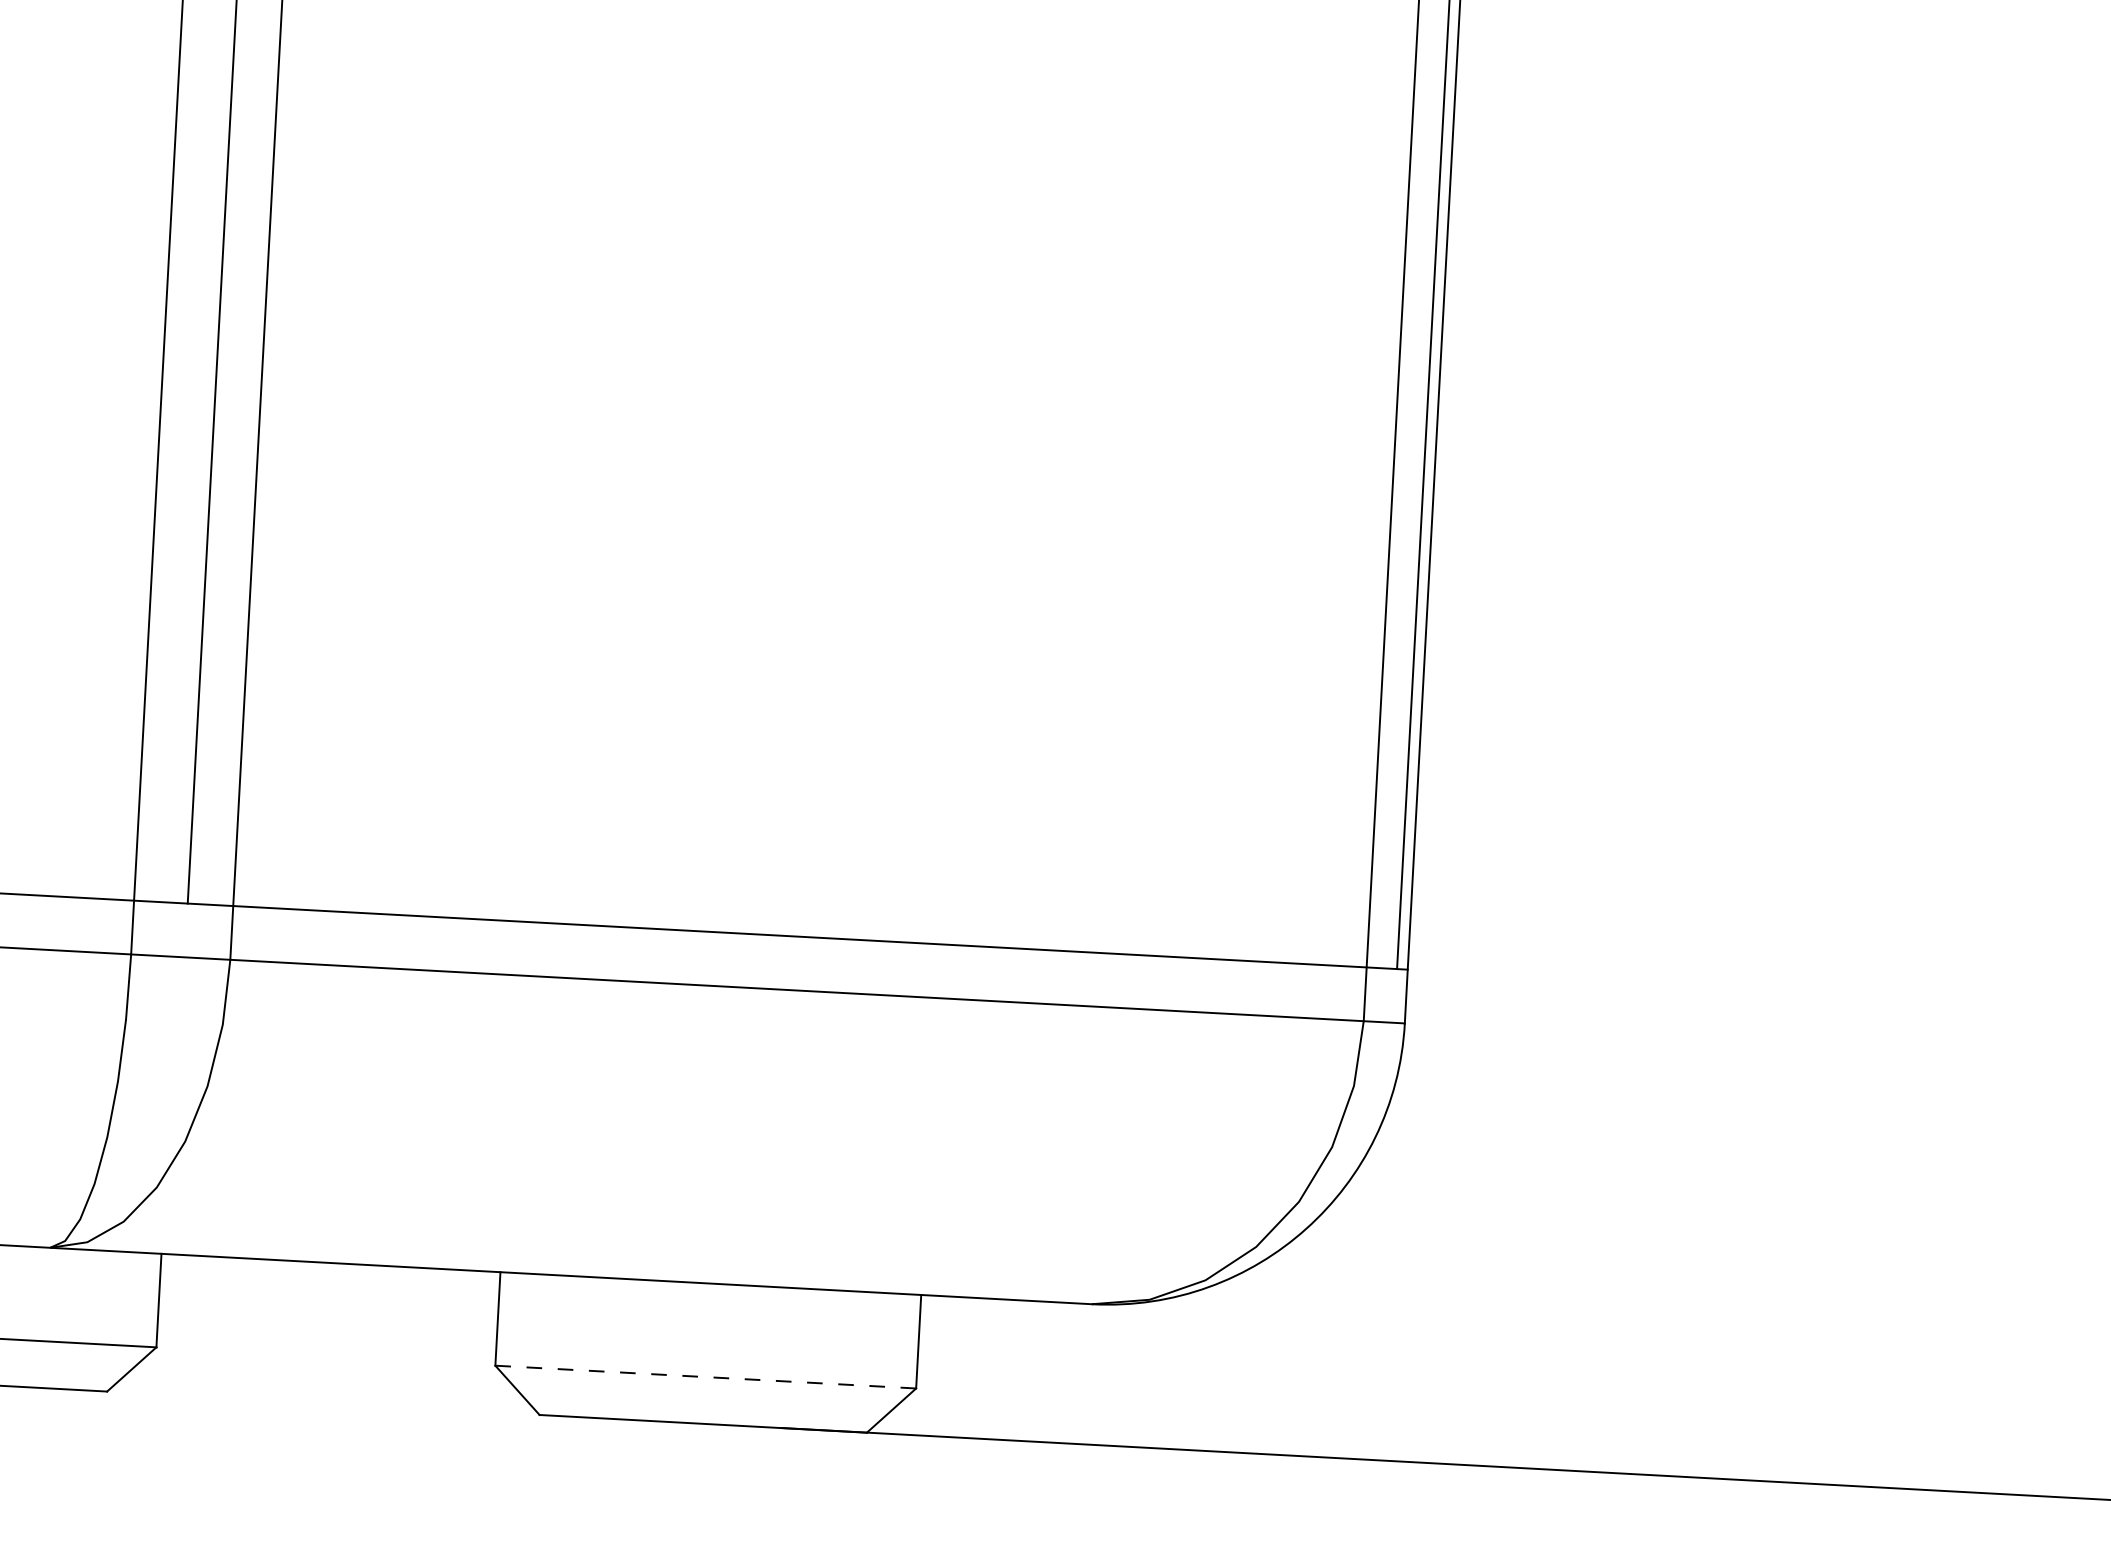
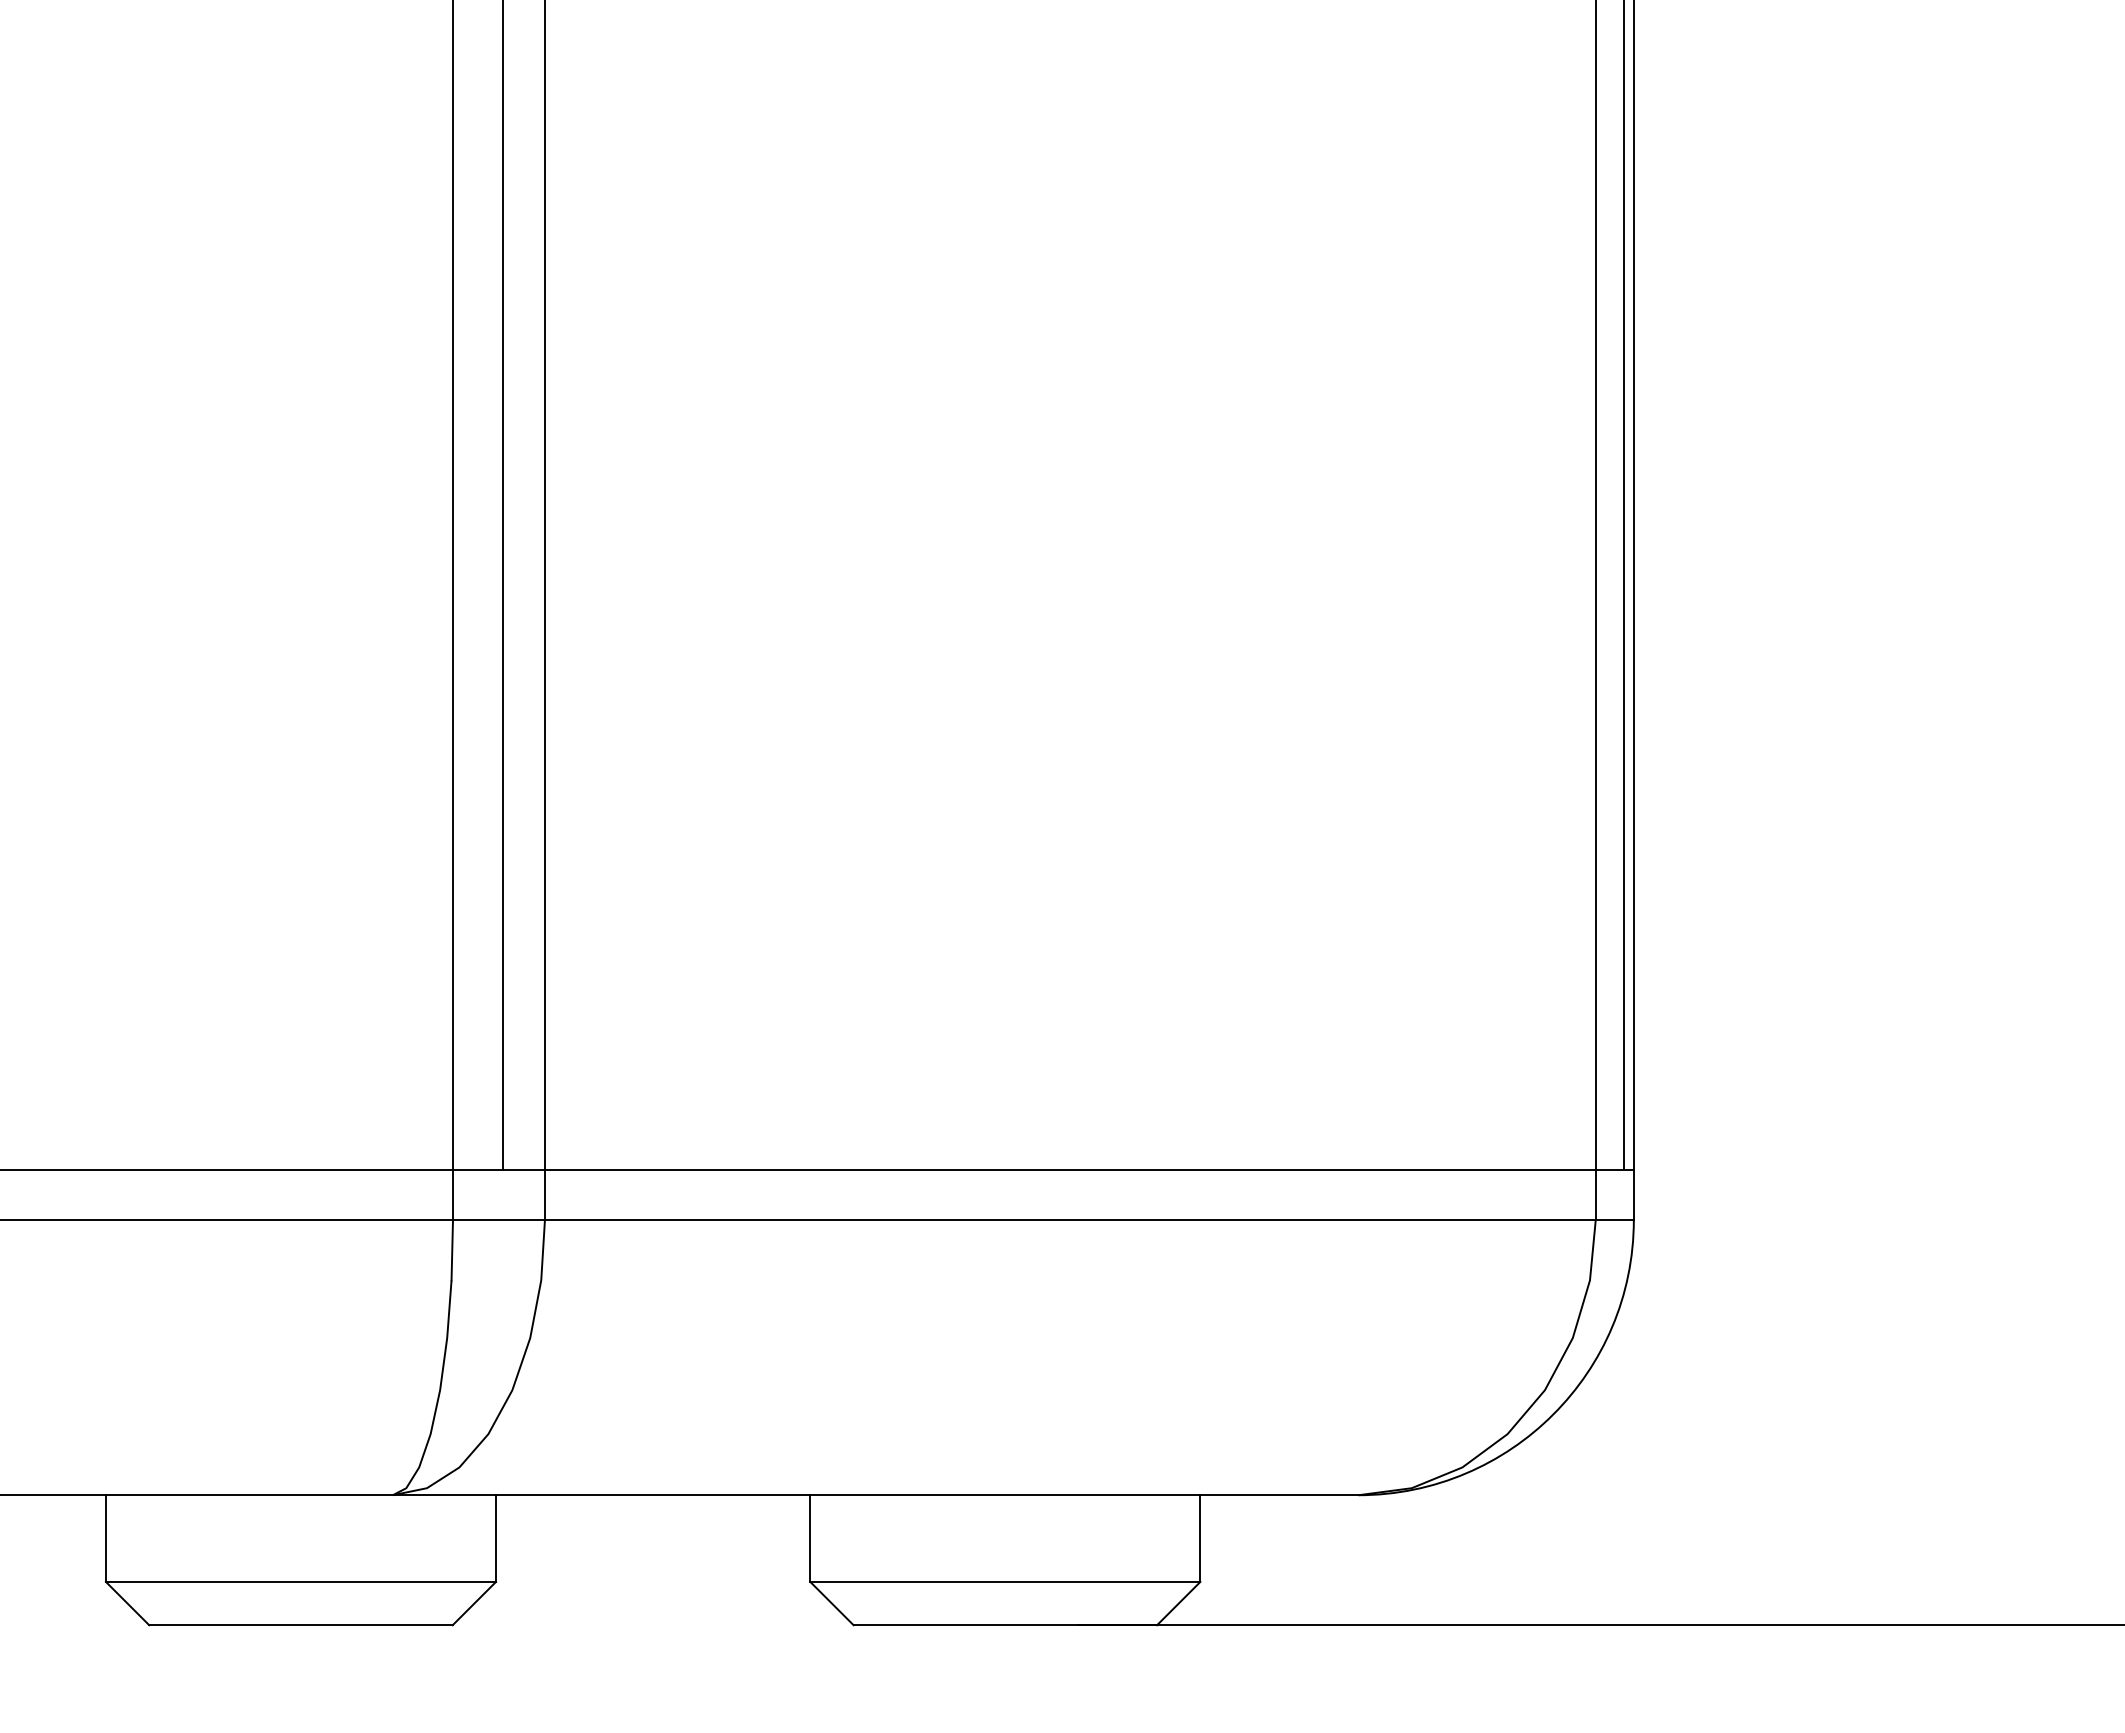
line: (704, 1376) -> (1004, 1581), dashed -> solid

